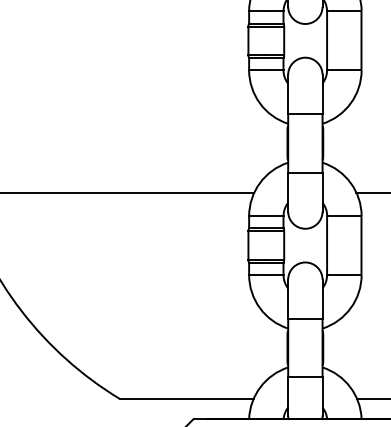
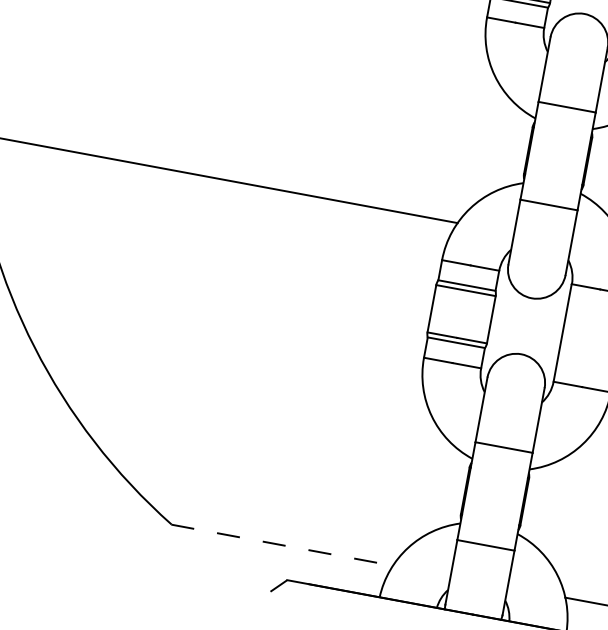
line: (186, 399) -> (281, 545), solid -> dashed

